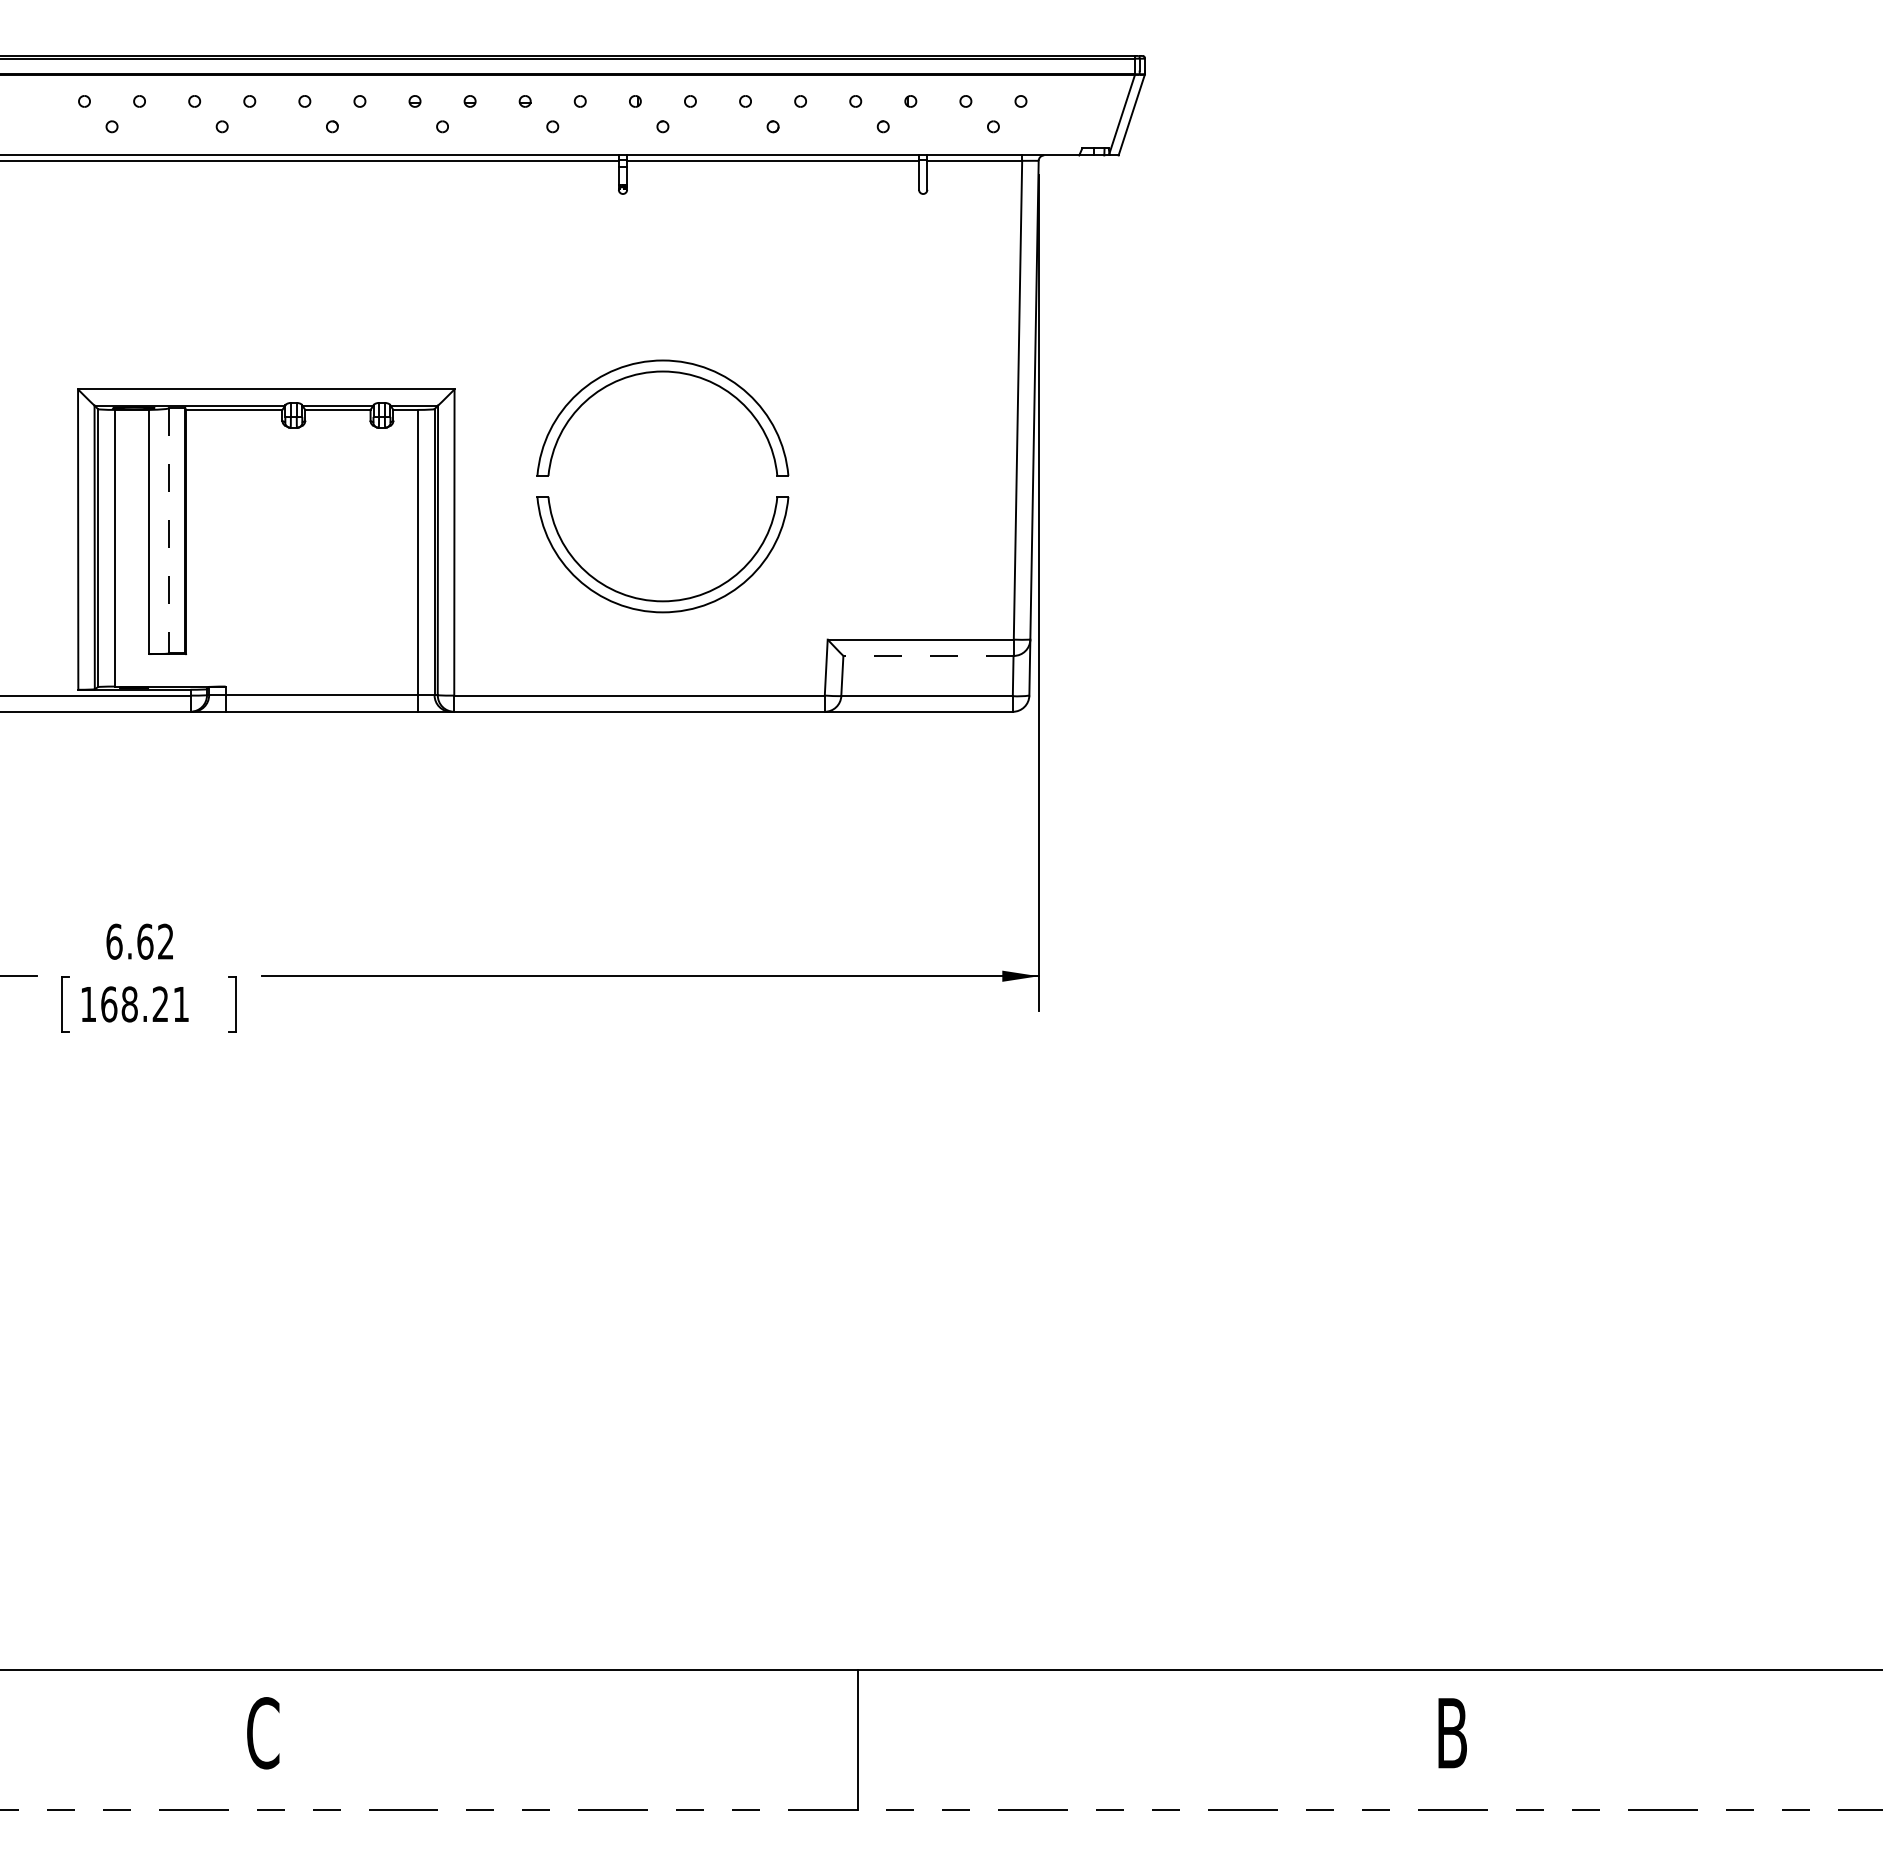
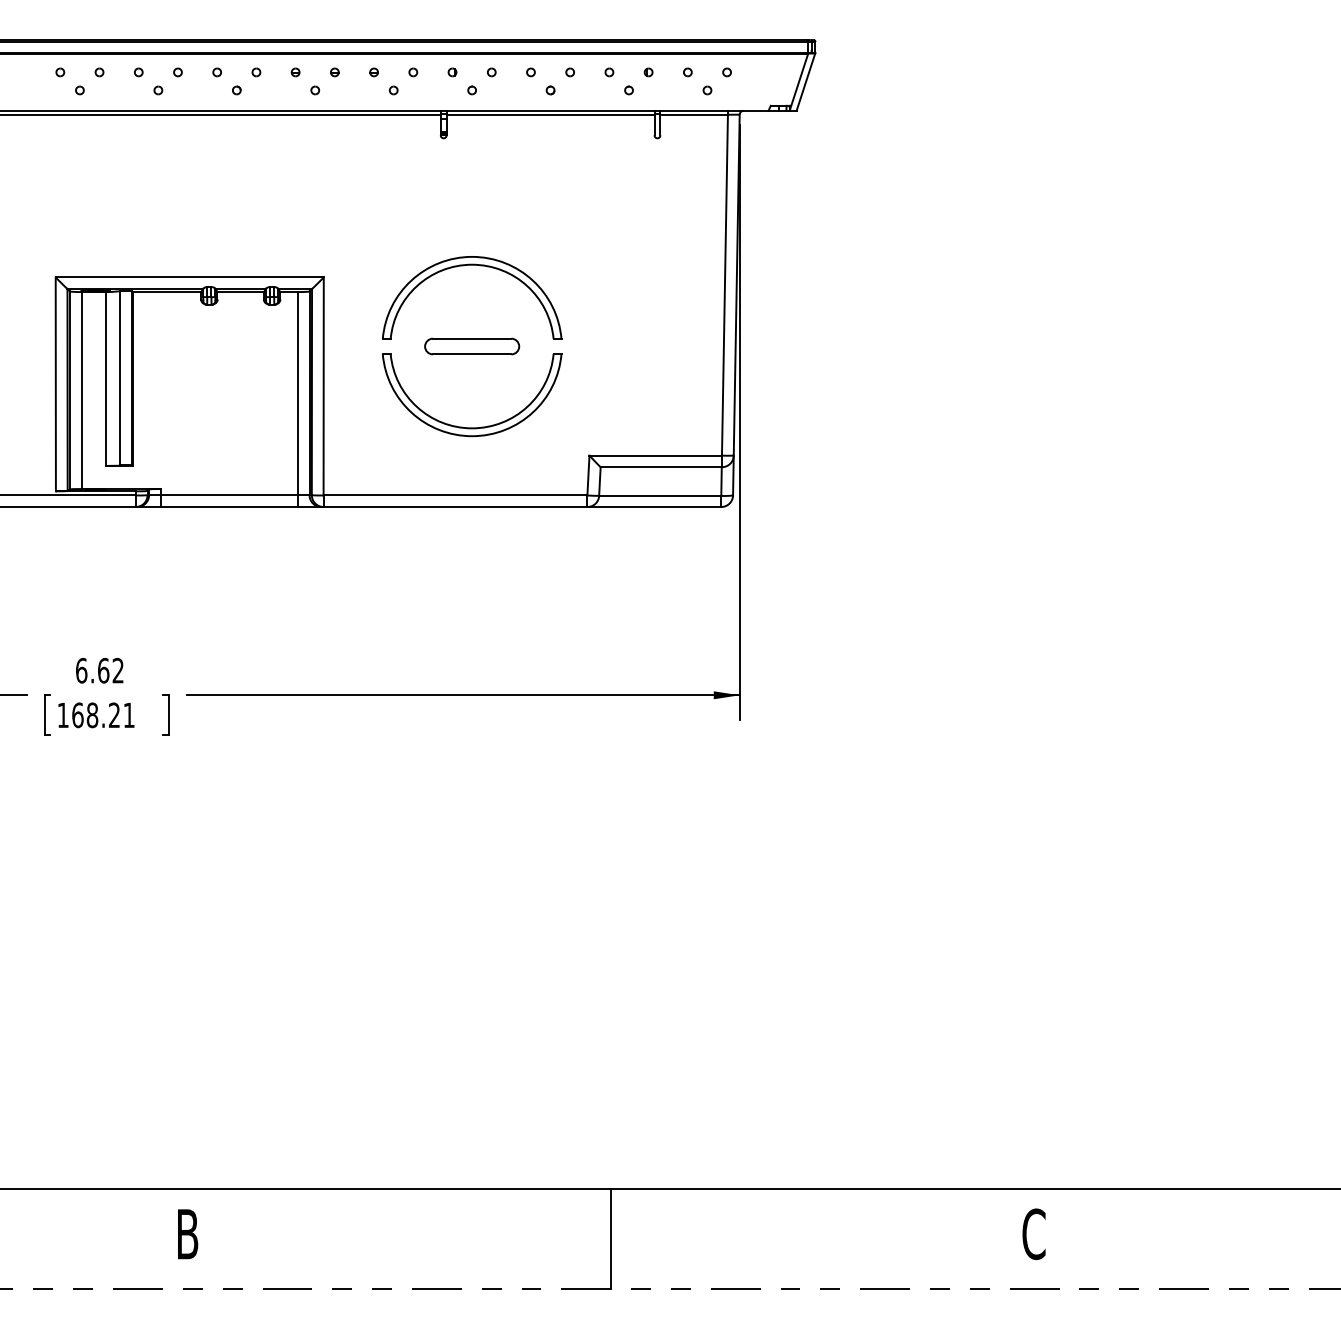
part: (662, 486) -> (471, 346), added
line: (168, 530) -> (120, 377), dashed -> solid
line: (928, 655) -> (661, 466), dashed -> solid
text: (263, 1733) -> (187, 1234), C -> B
text: (1452, 1733) -> (1034, 1234), B -> C

